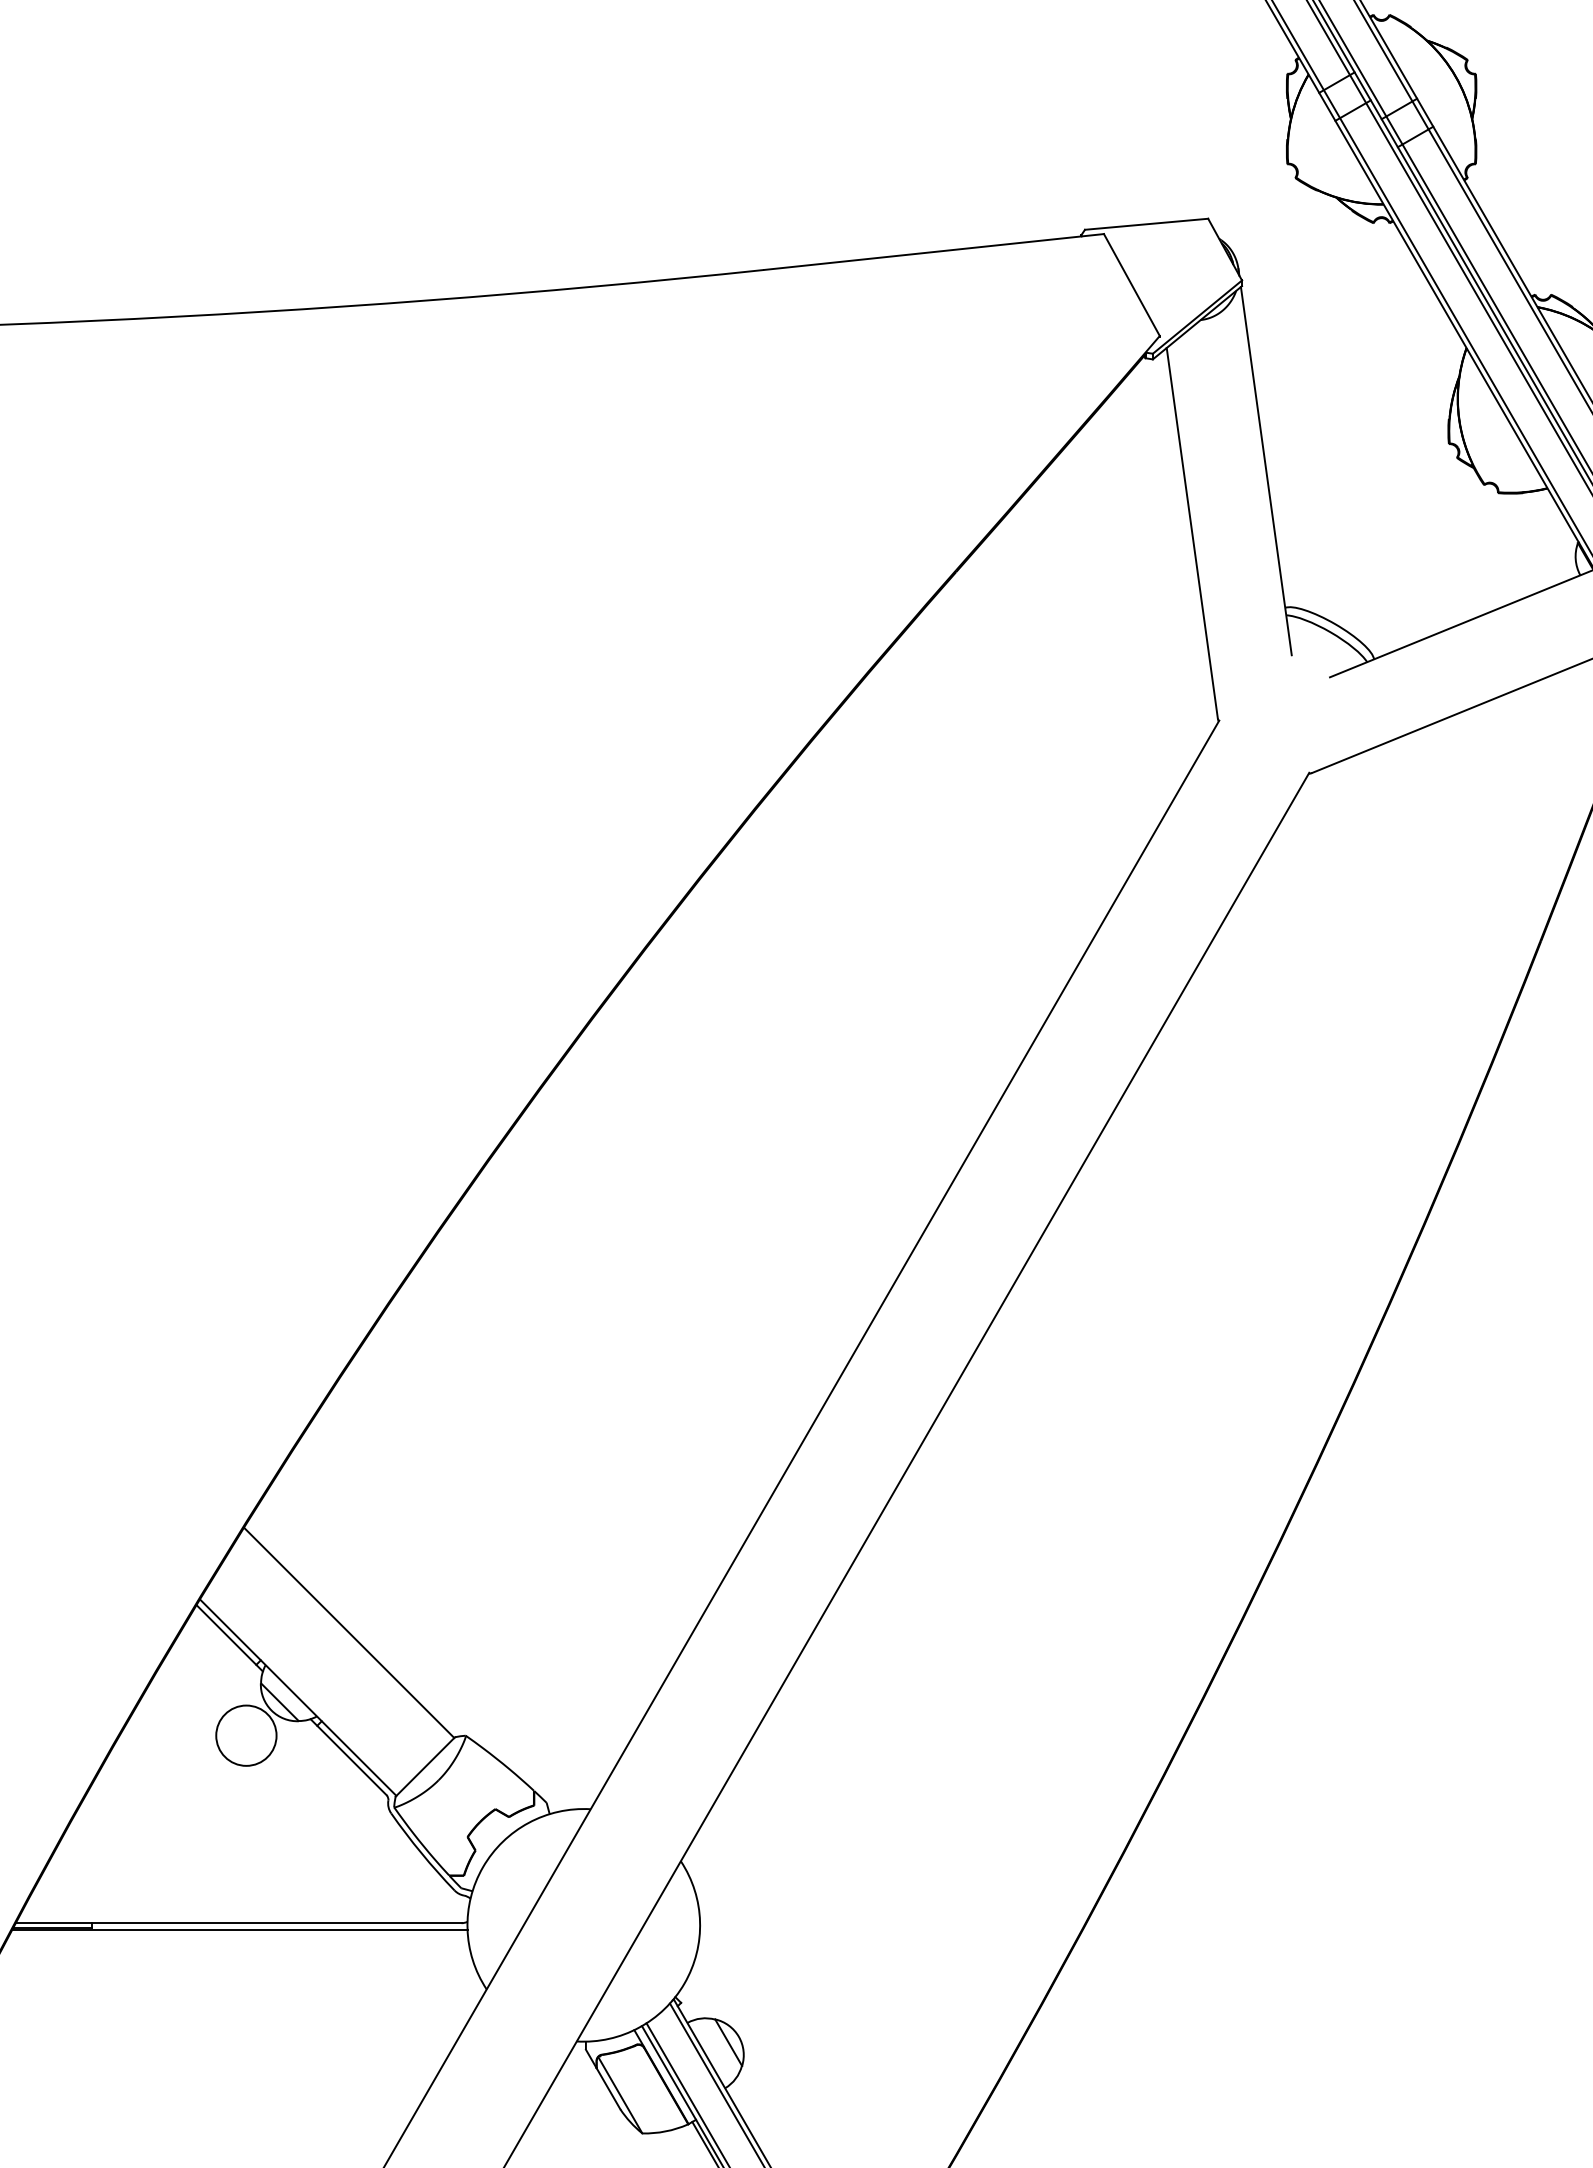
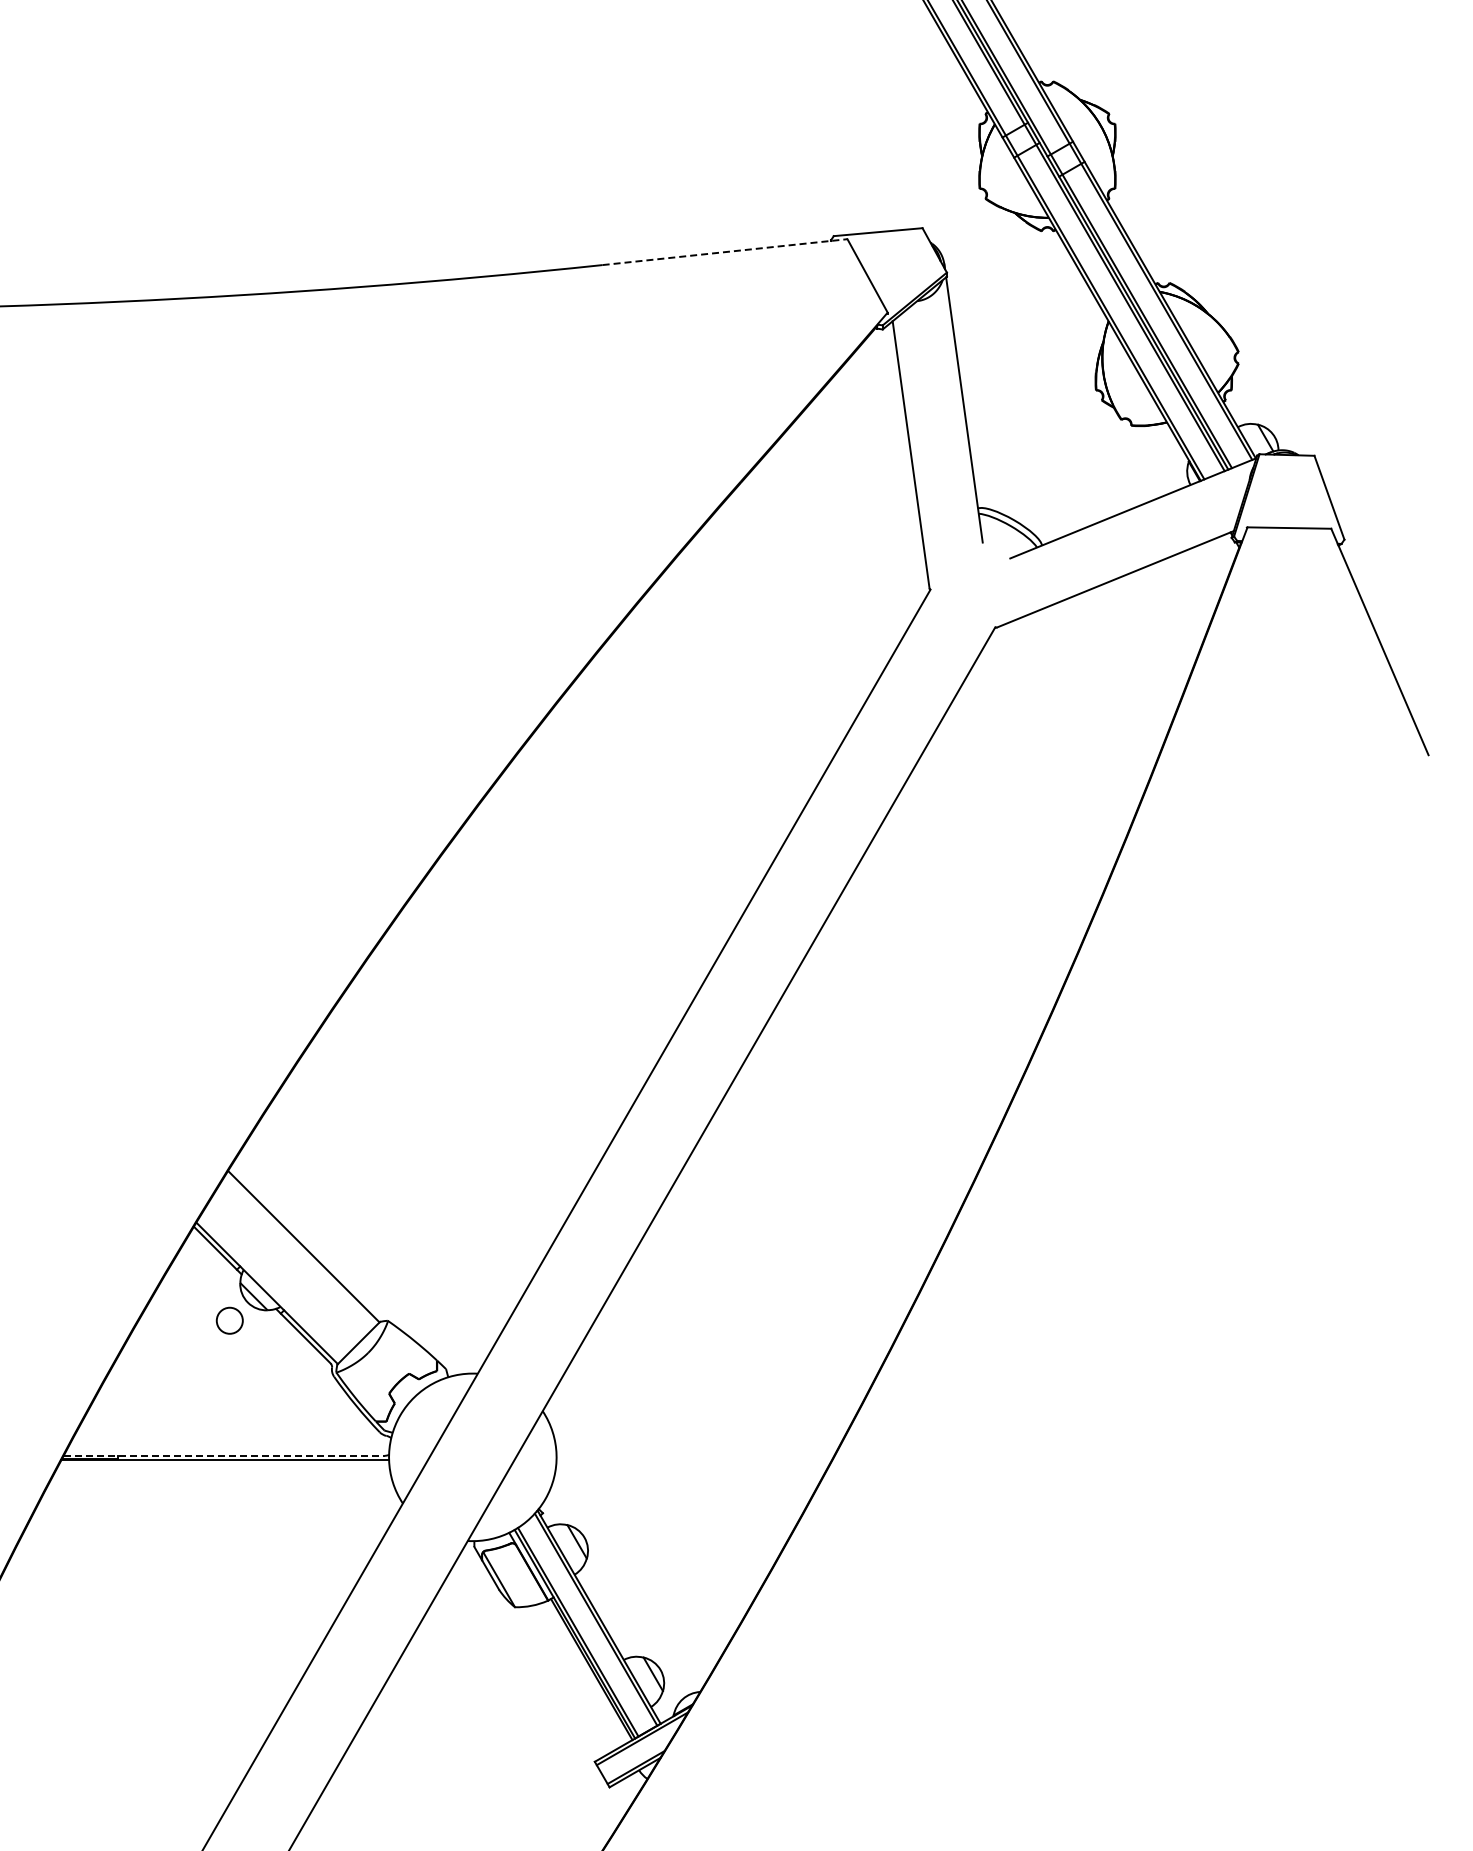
line: (934, 252) -> (725, 252), solid -> dashed
circle: (245, 1735) -> (229, 1320), size x0.6
line: (239, 1922) -> (224, 1455), solid -> dashed

